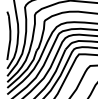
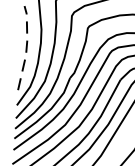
line: (10, 37) -> (26, 51), solid -> dashed

